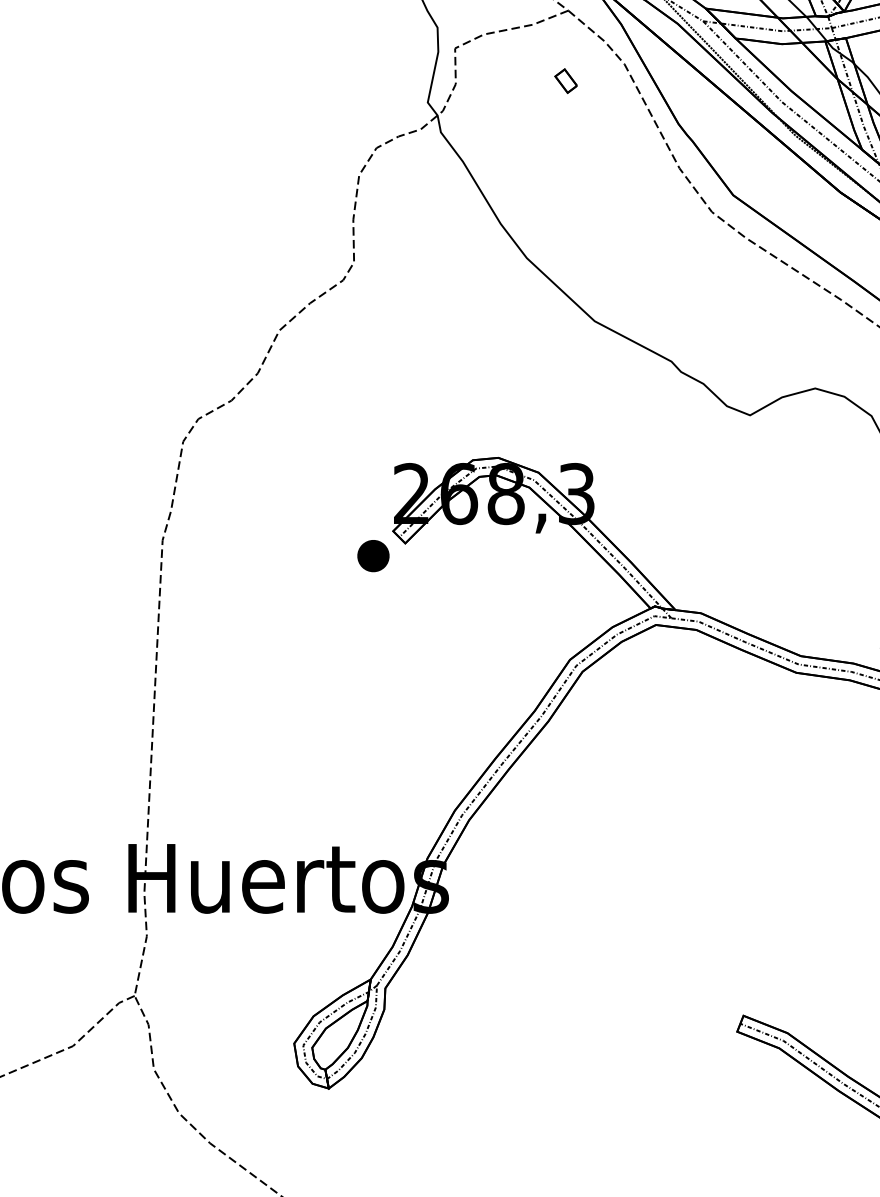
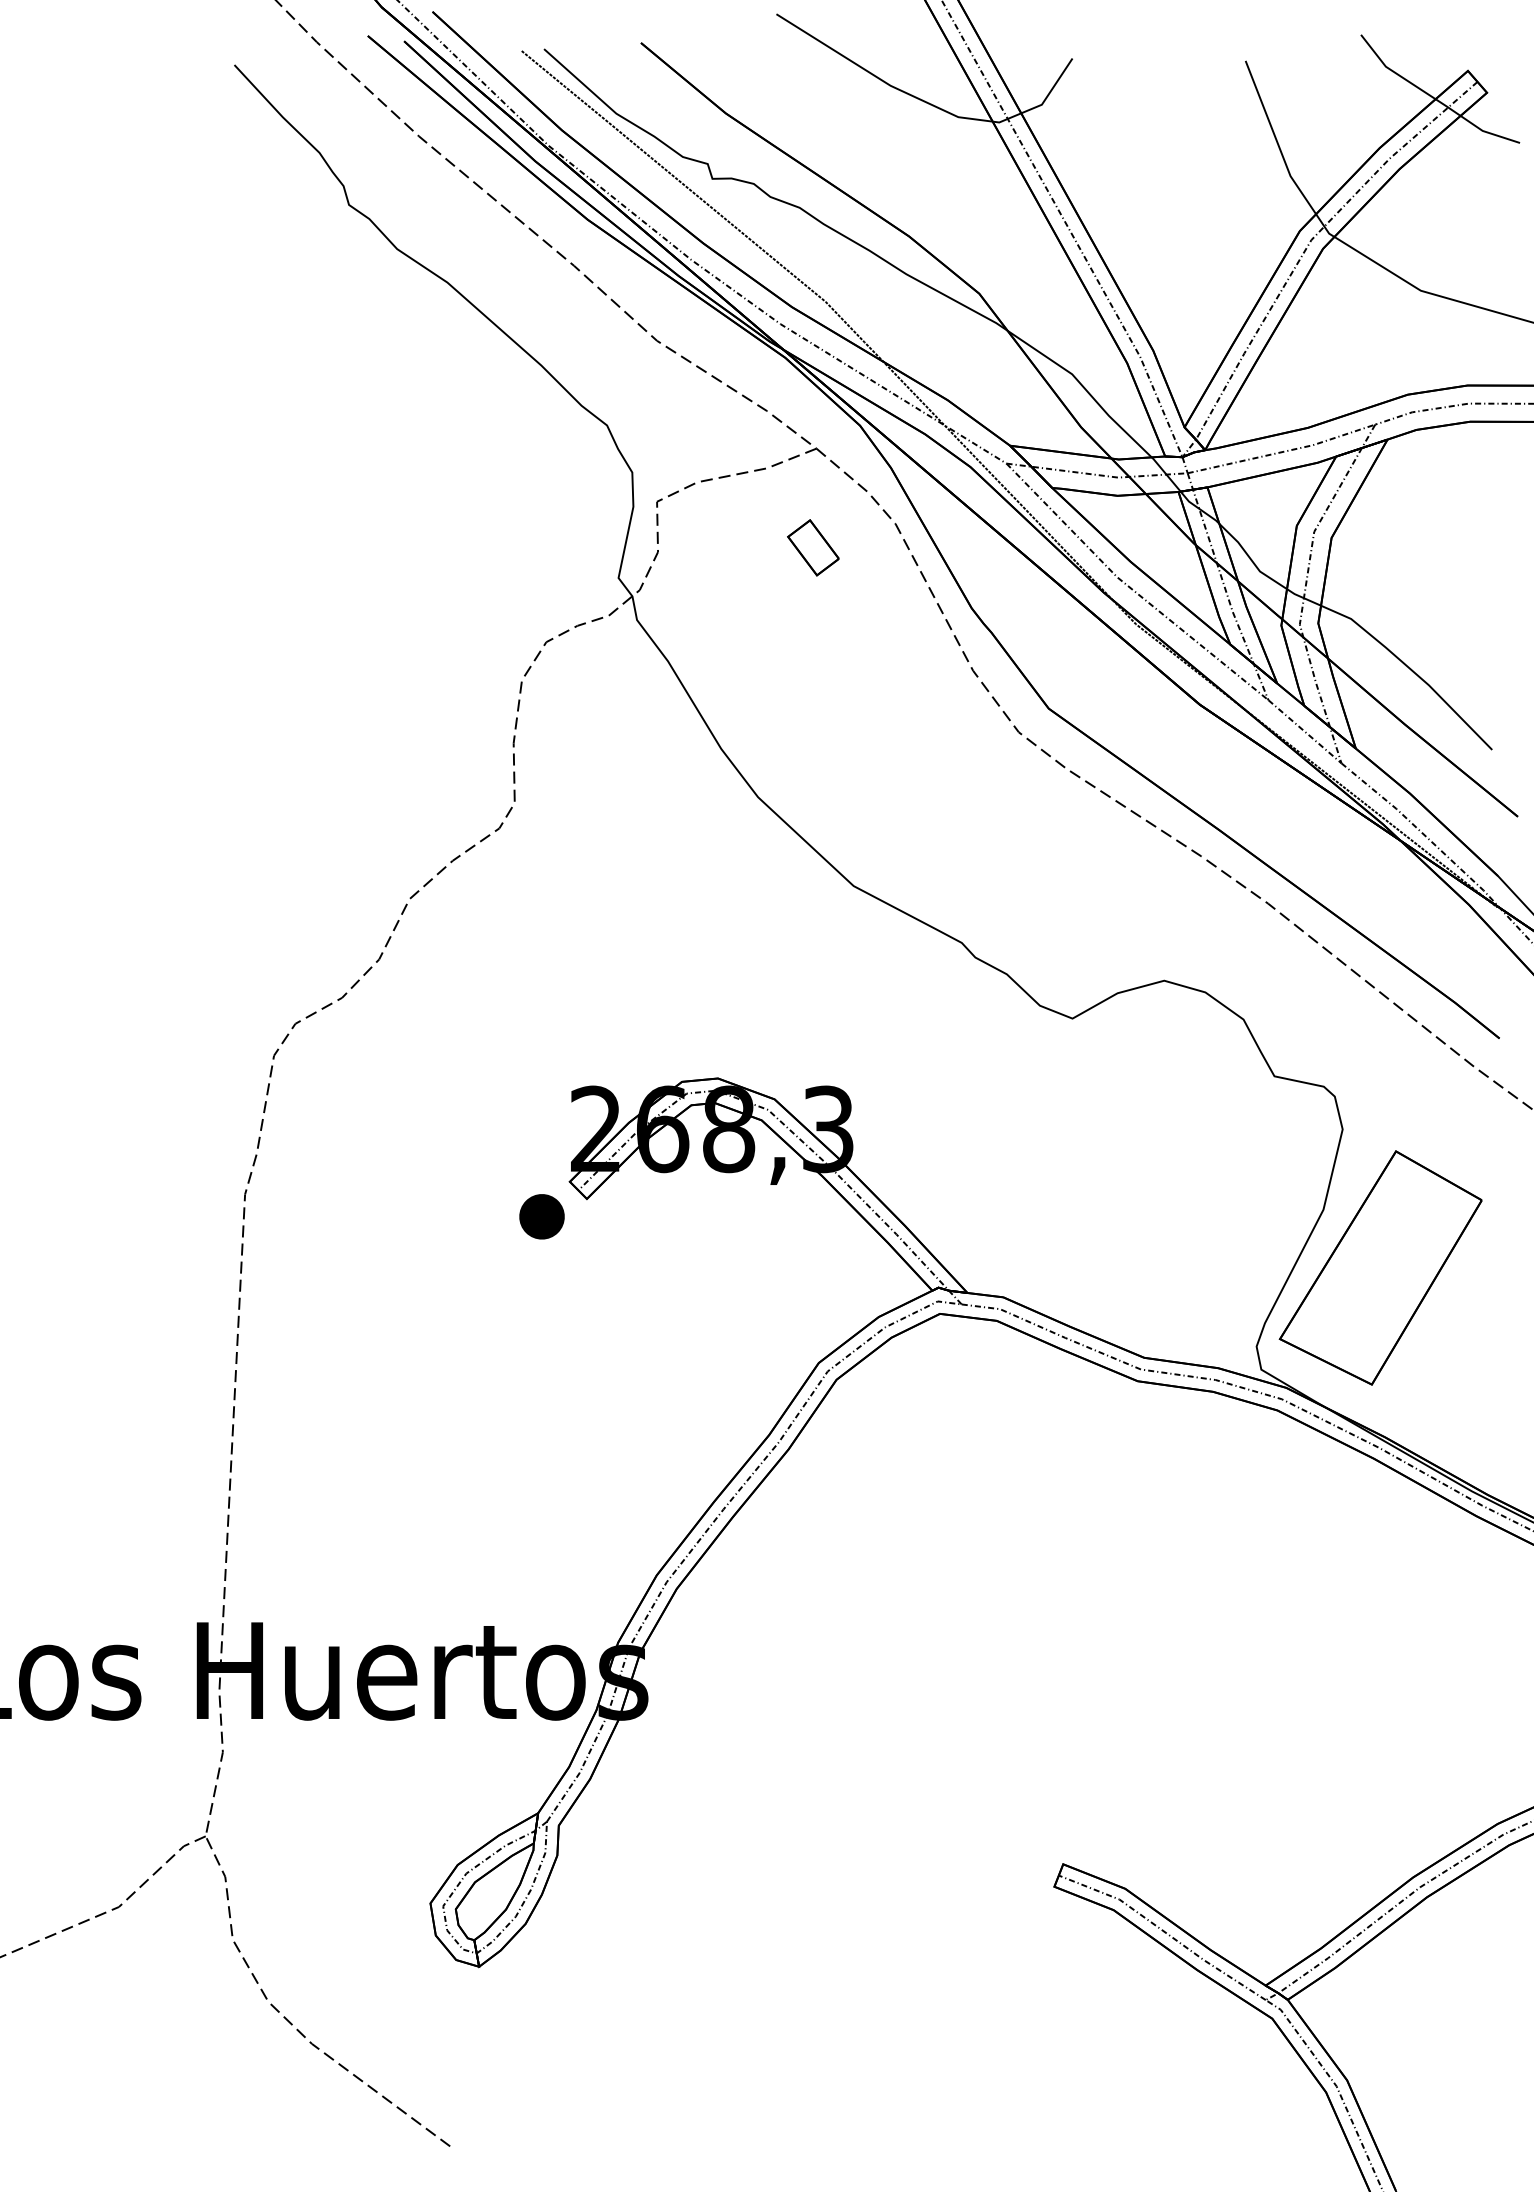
part: (566, 80) -> (813, 547), size x1.67

